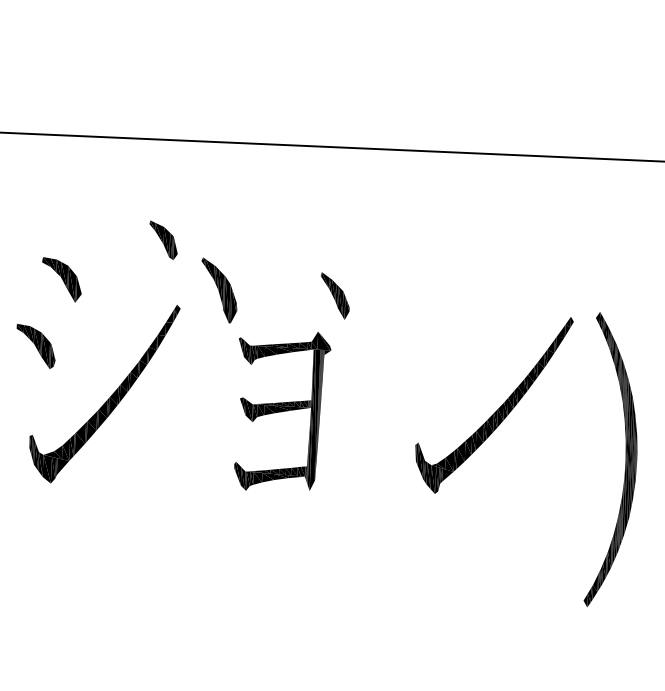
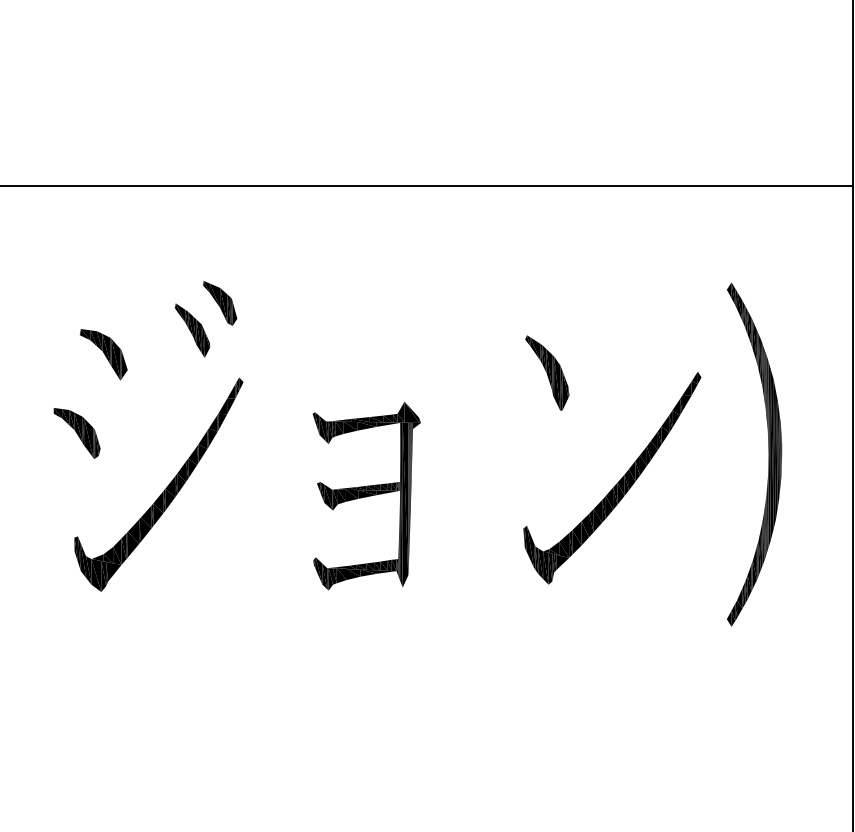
part: (219, 290) -> (547, 372), moved
part: (335, 296) -> (192, 330), moved
part: (625, 460) -> (768, 454), moved

